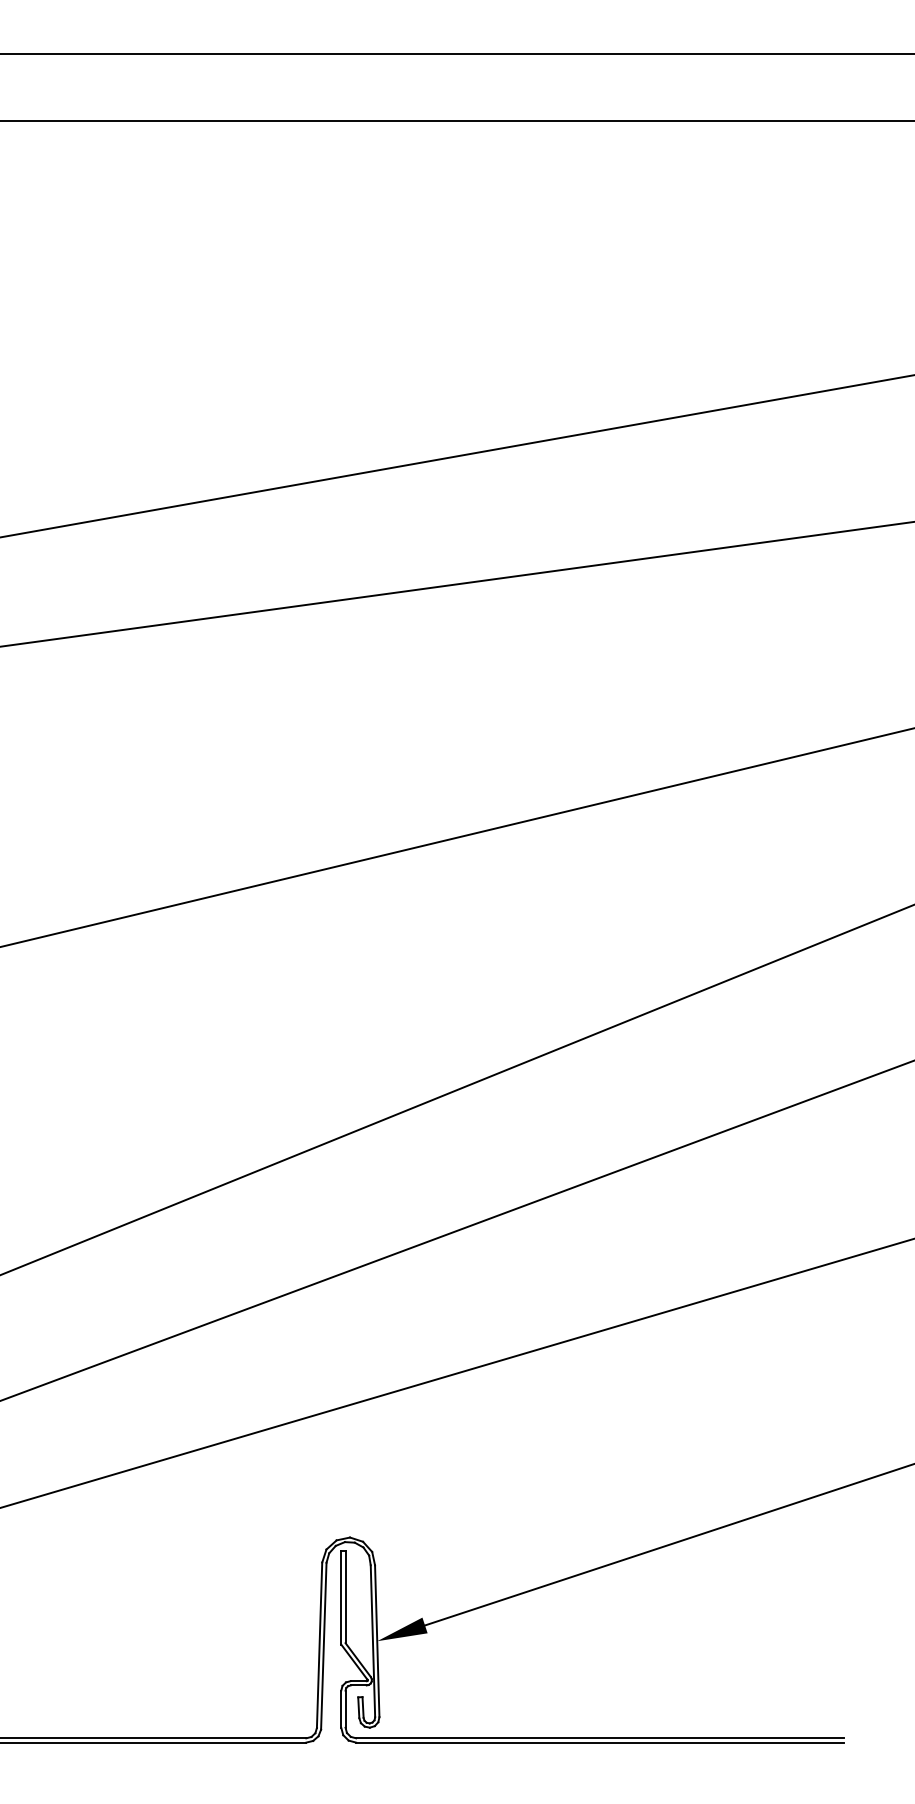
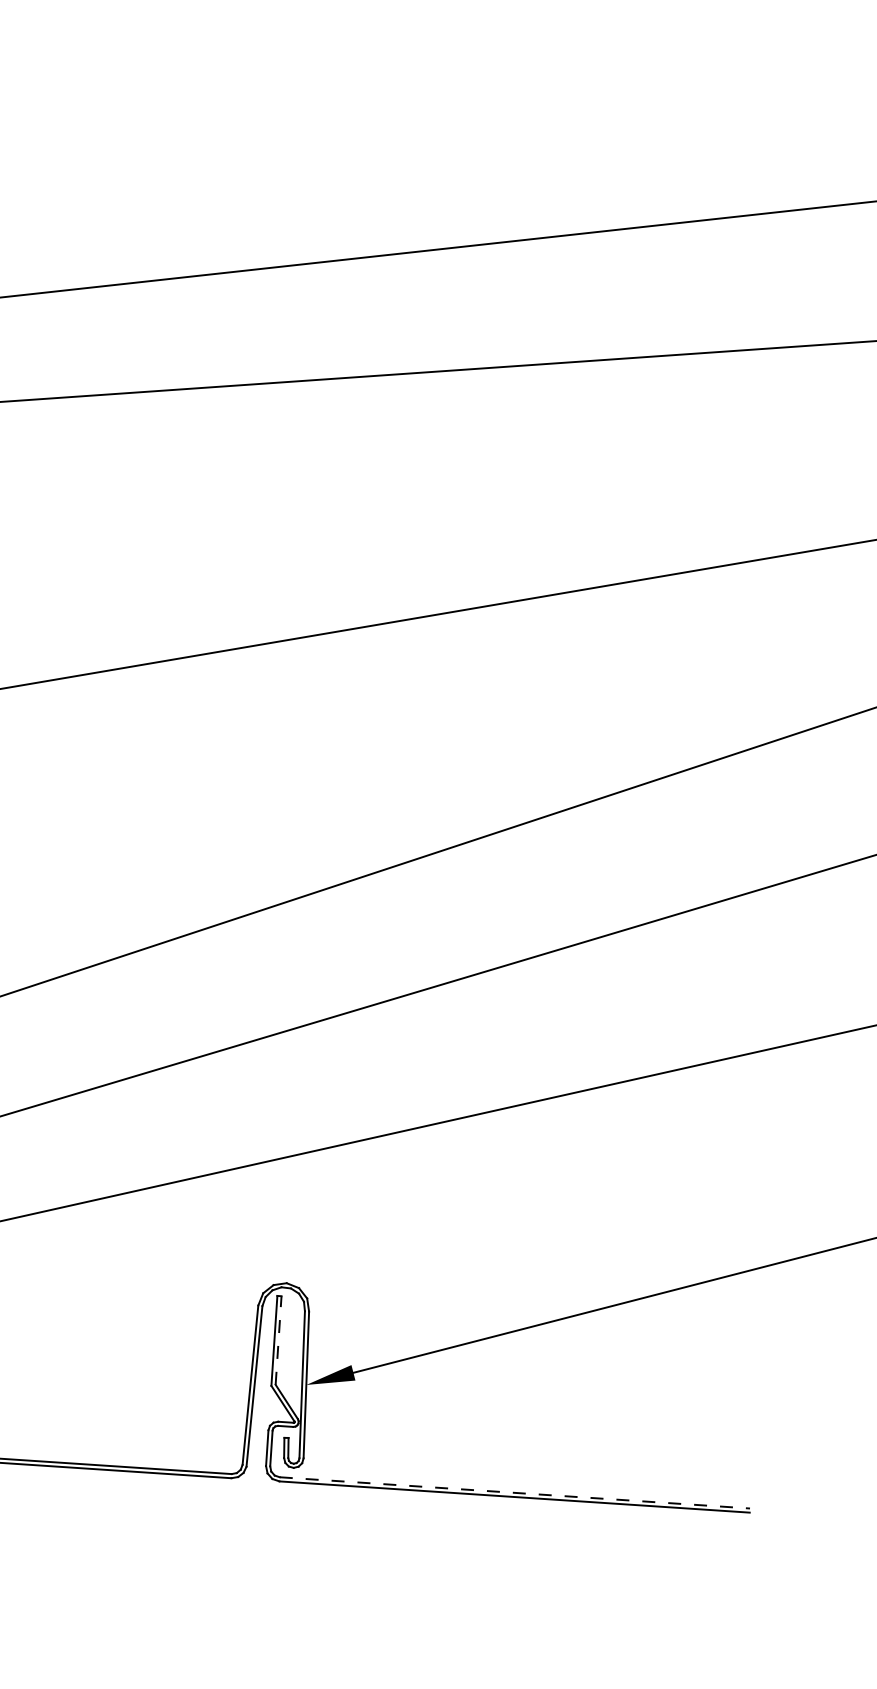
line: (345, 1597) -> (278, 1340), solid -> dashed
line: (599, 1738) -> (514, 1493), solid -> dashed

